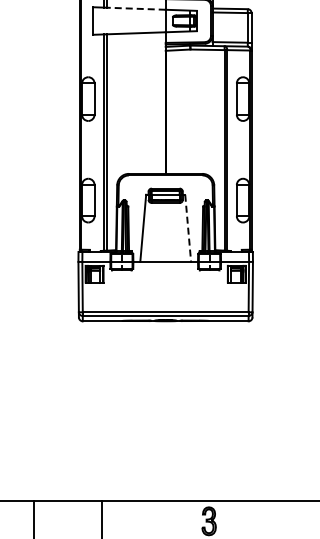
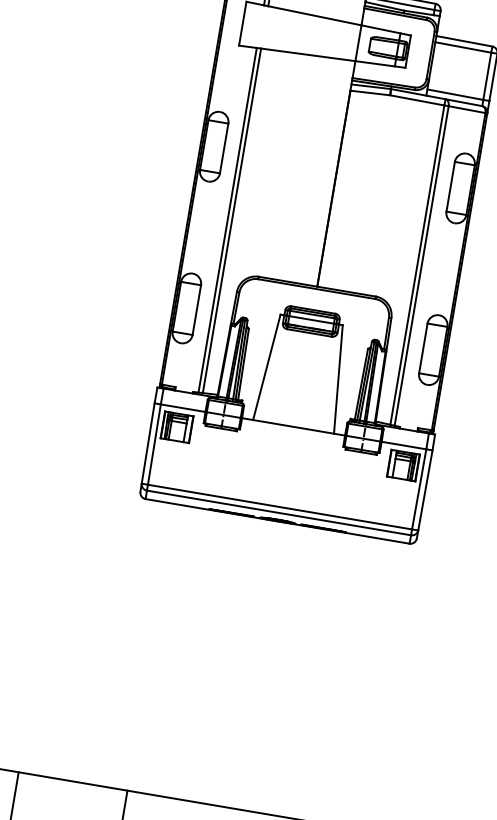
line: (135, 8) -> (313, 15), dashed -> solid
line: (188, 228) -> (338, 379), dashed -> solid

